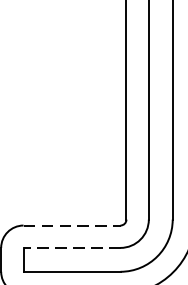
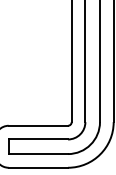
line: (72, 225) -> (38, 125), dashed -> solid
line: (72, 247) -> (38, 139), dashed -> solid

